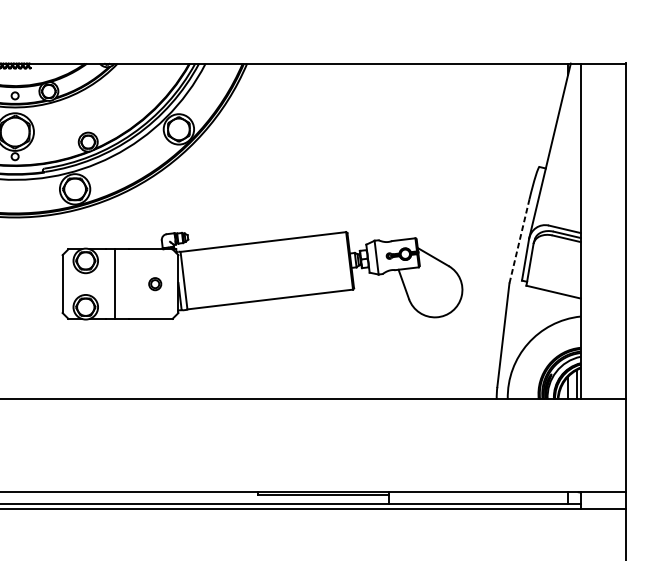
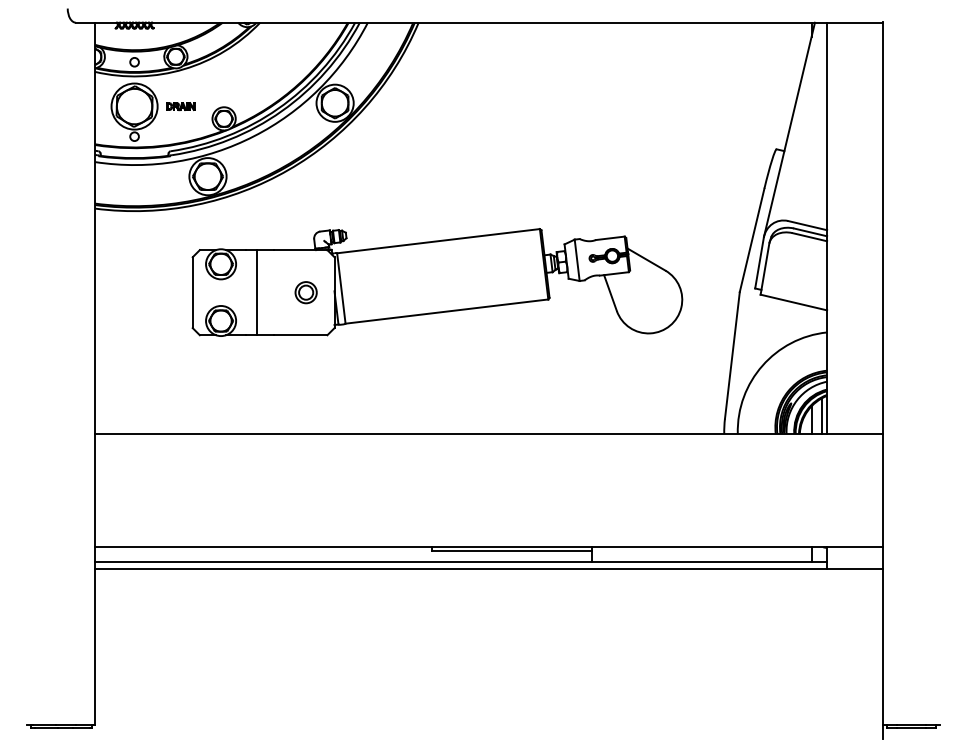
part: (52, 132) -> (180, 106), added
line: (518, 241) -> (751, 240), dashed -> solid
part: (154, 283) -> (305, 292), size x1.43

